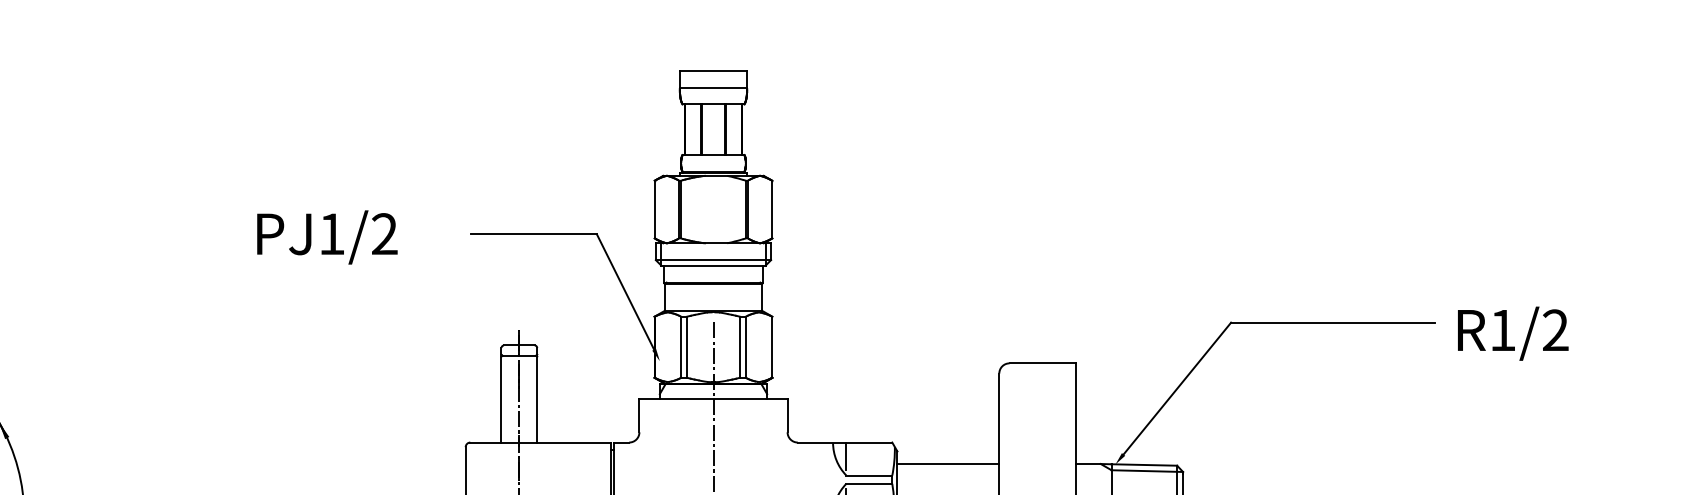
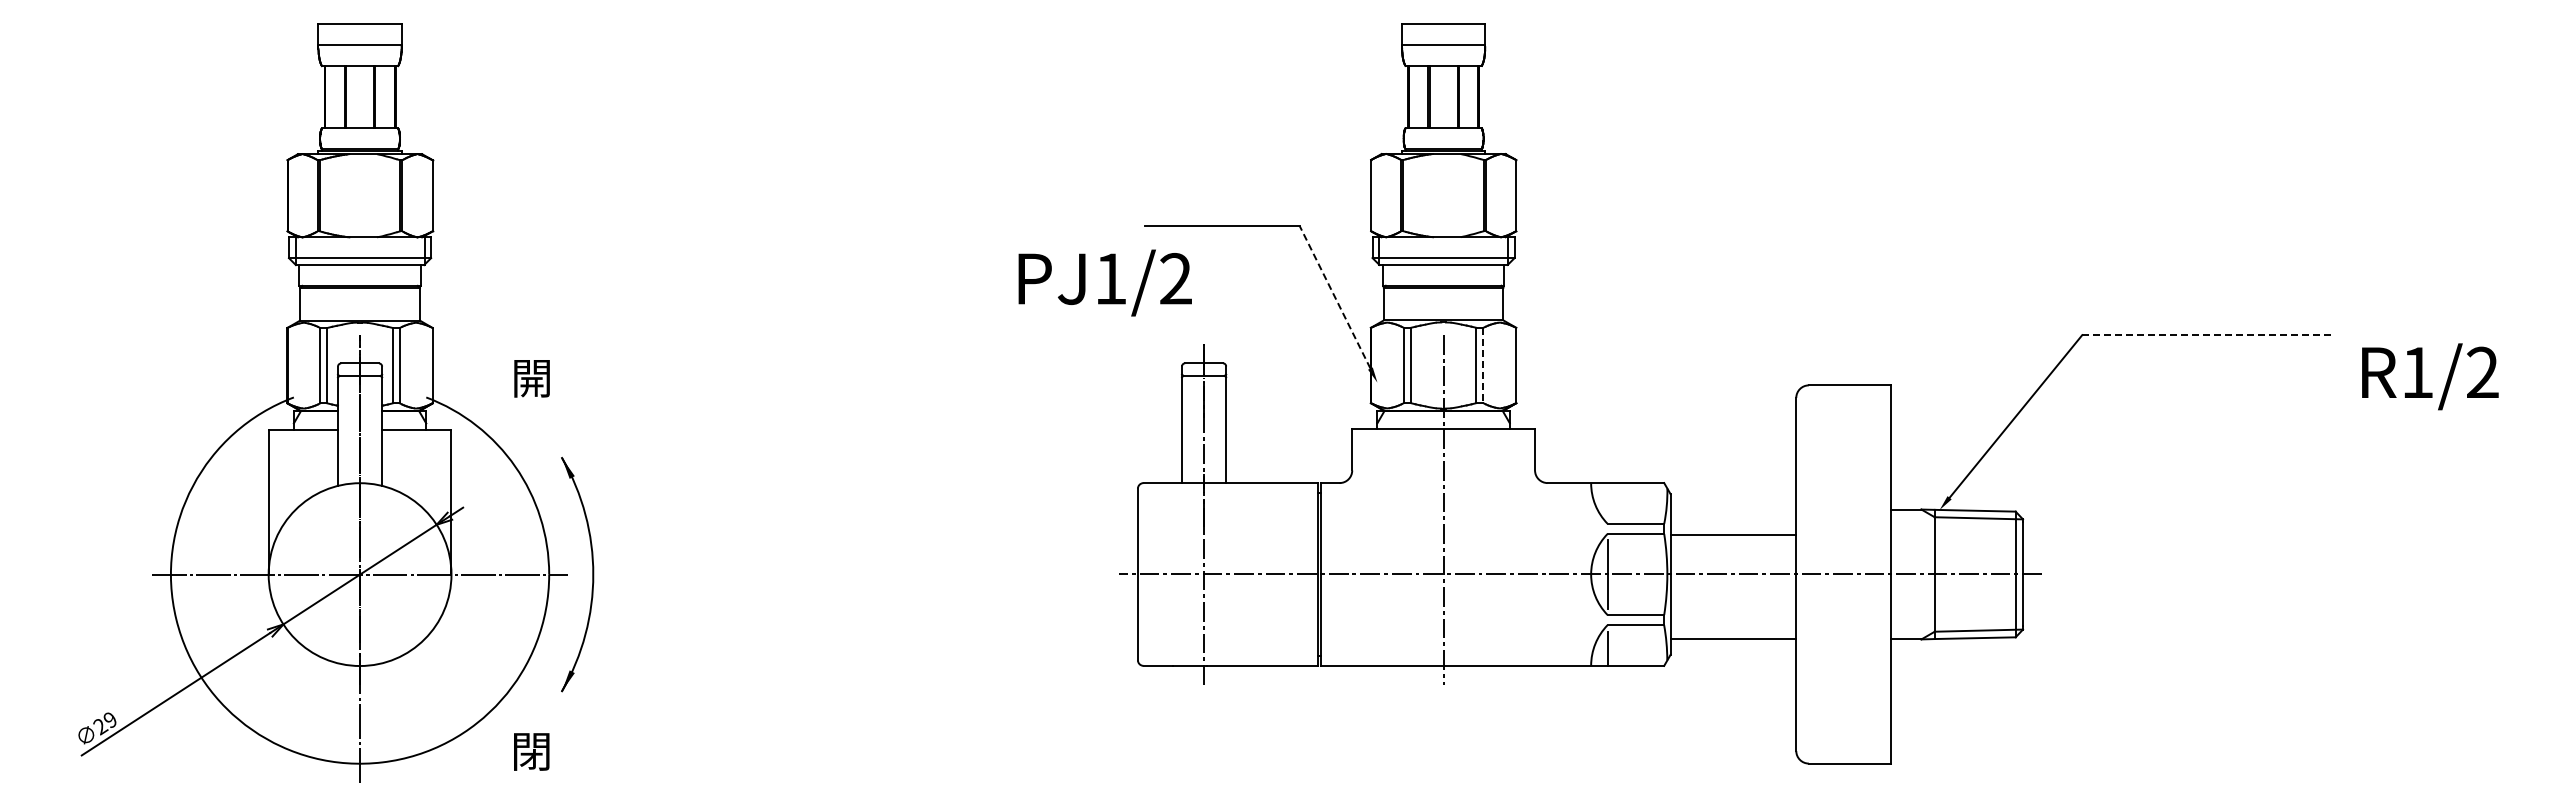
text: (326, 237) -> (1104, 282), moved
line: (625, 291) -> (1334, 296), solid -> dashed
line: (1332, 322) -> (2207, 335), solid -> dashed
text: (1513, 333) -> (2430, 376), moved
line: (745, 347) -> (1483, 365), solid -> dashed
line: (846, 456) -> (1607, 500), removed
line: (948, 463) -> (1733, 534), moved

